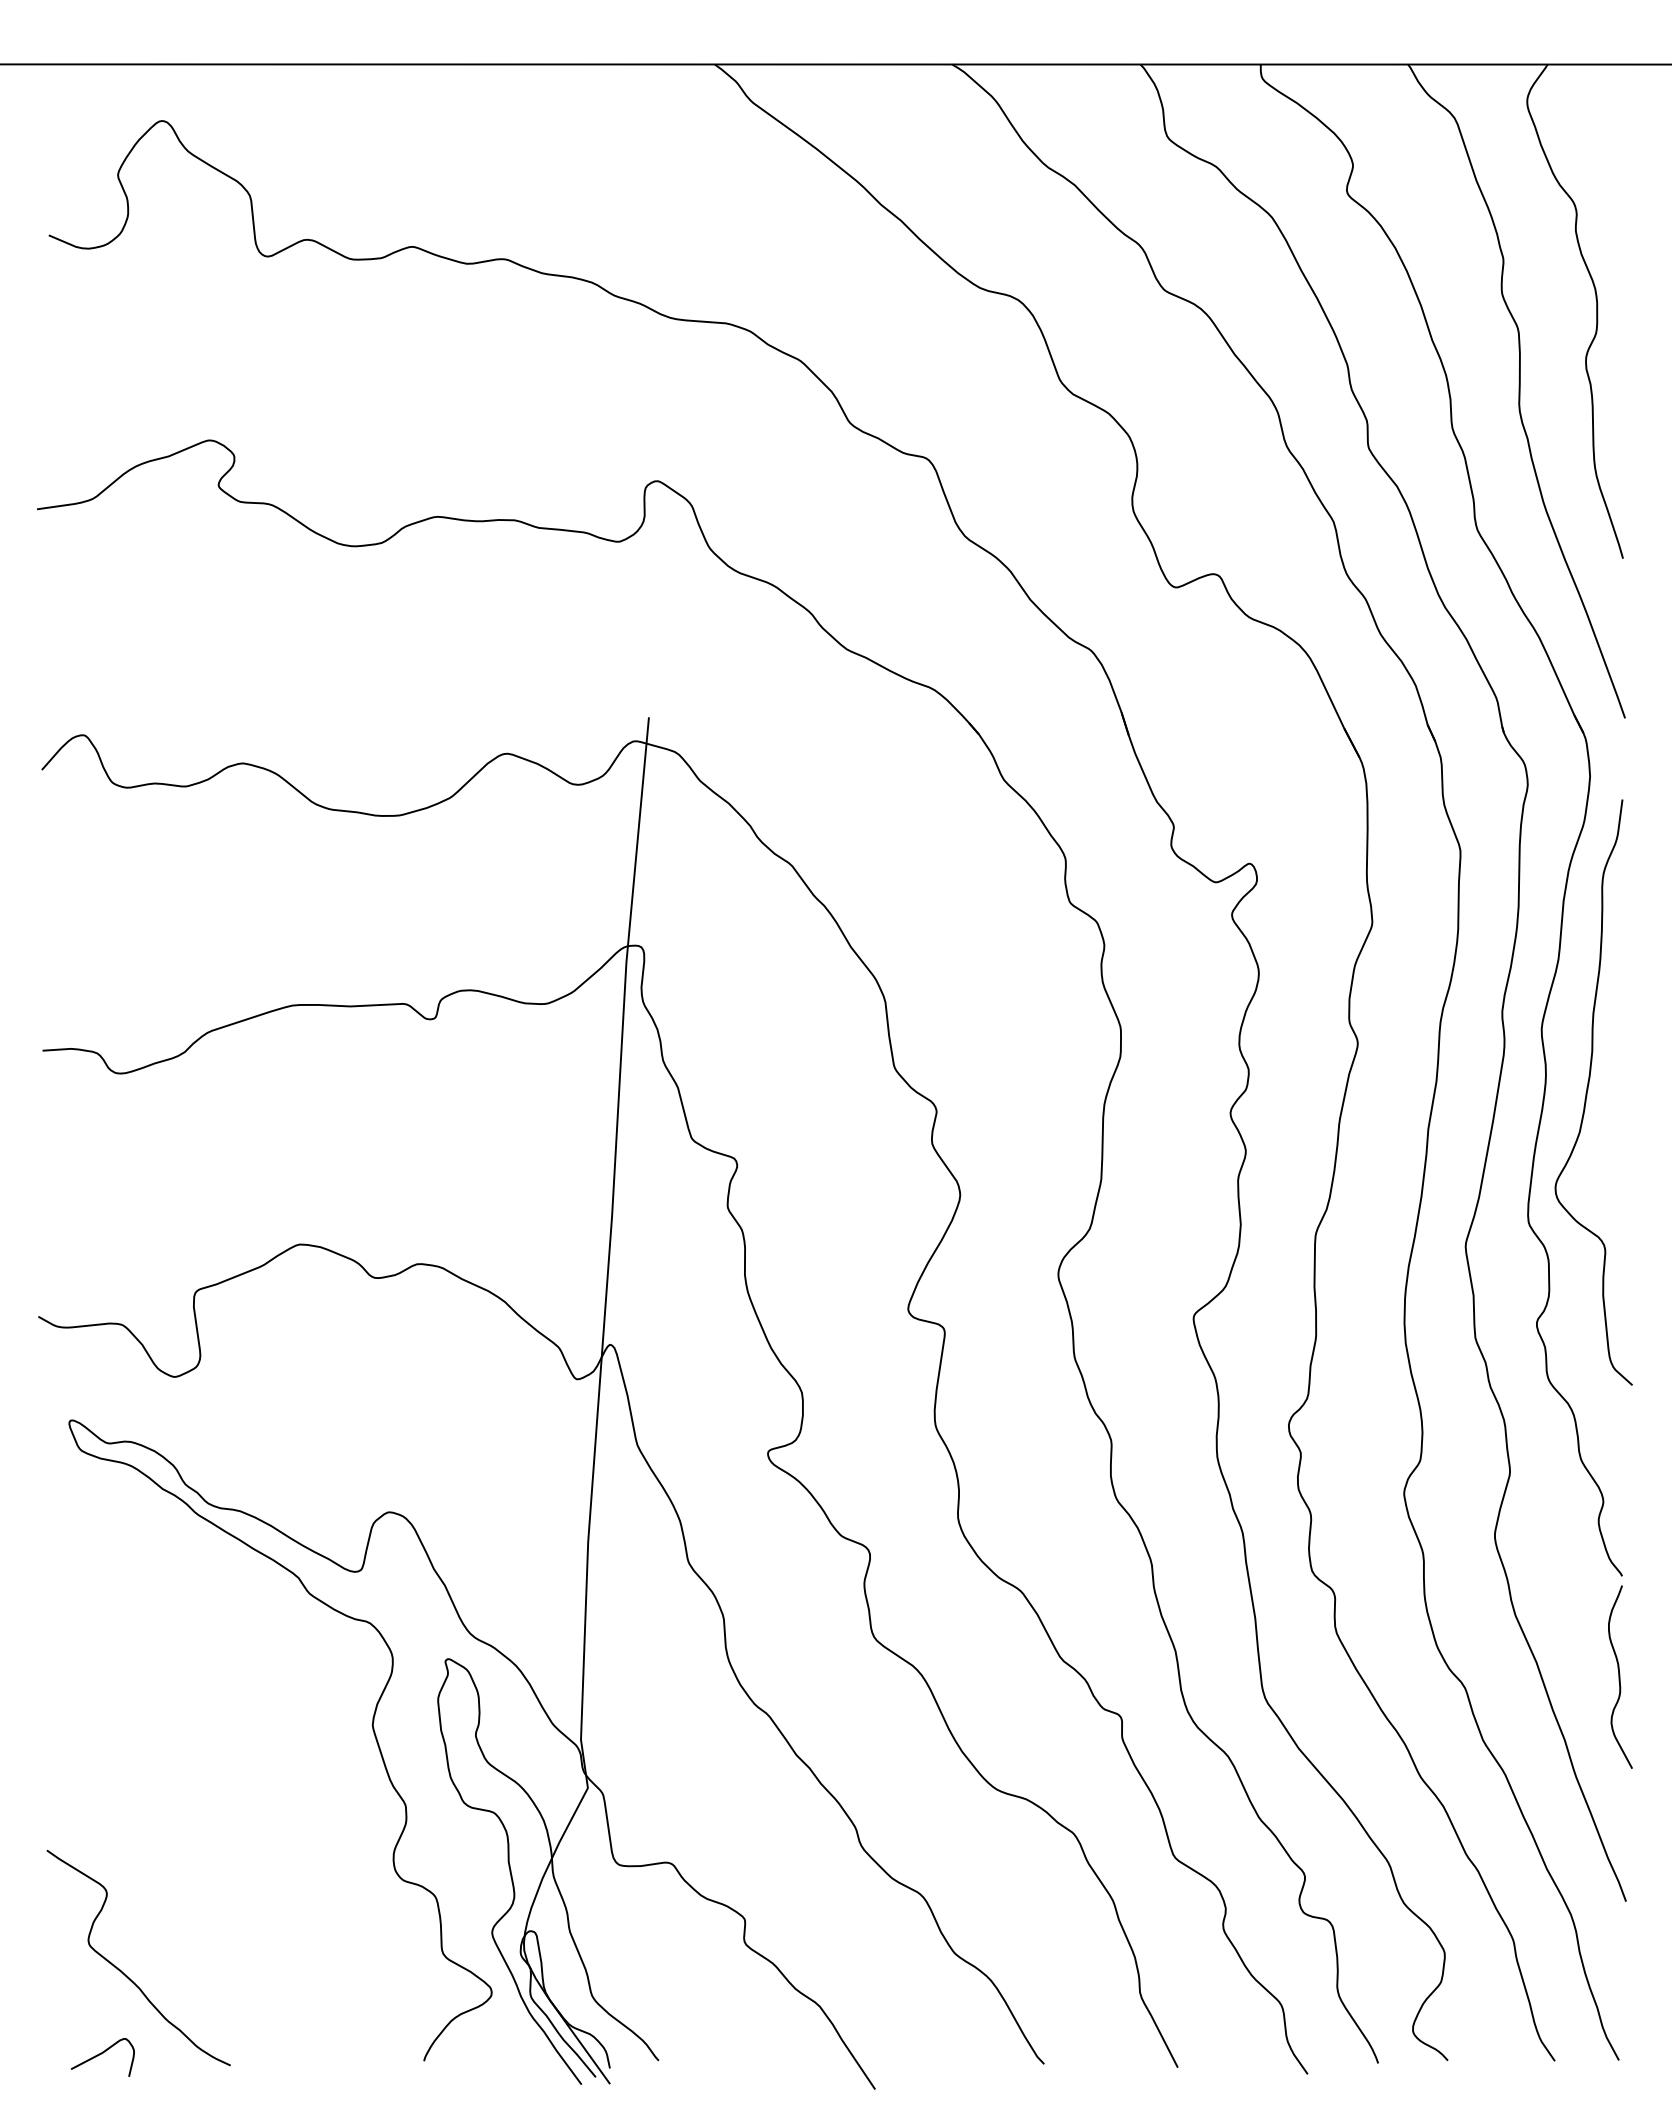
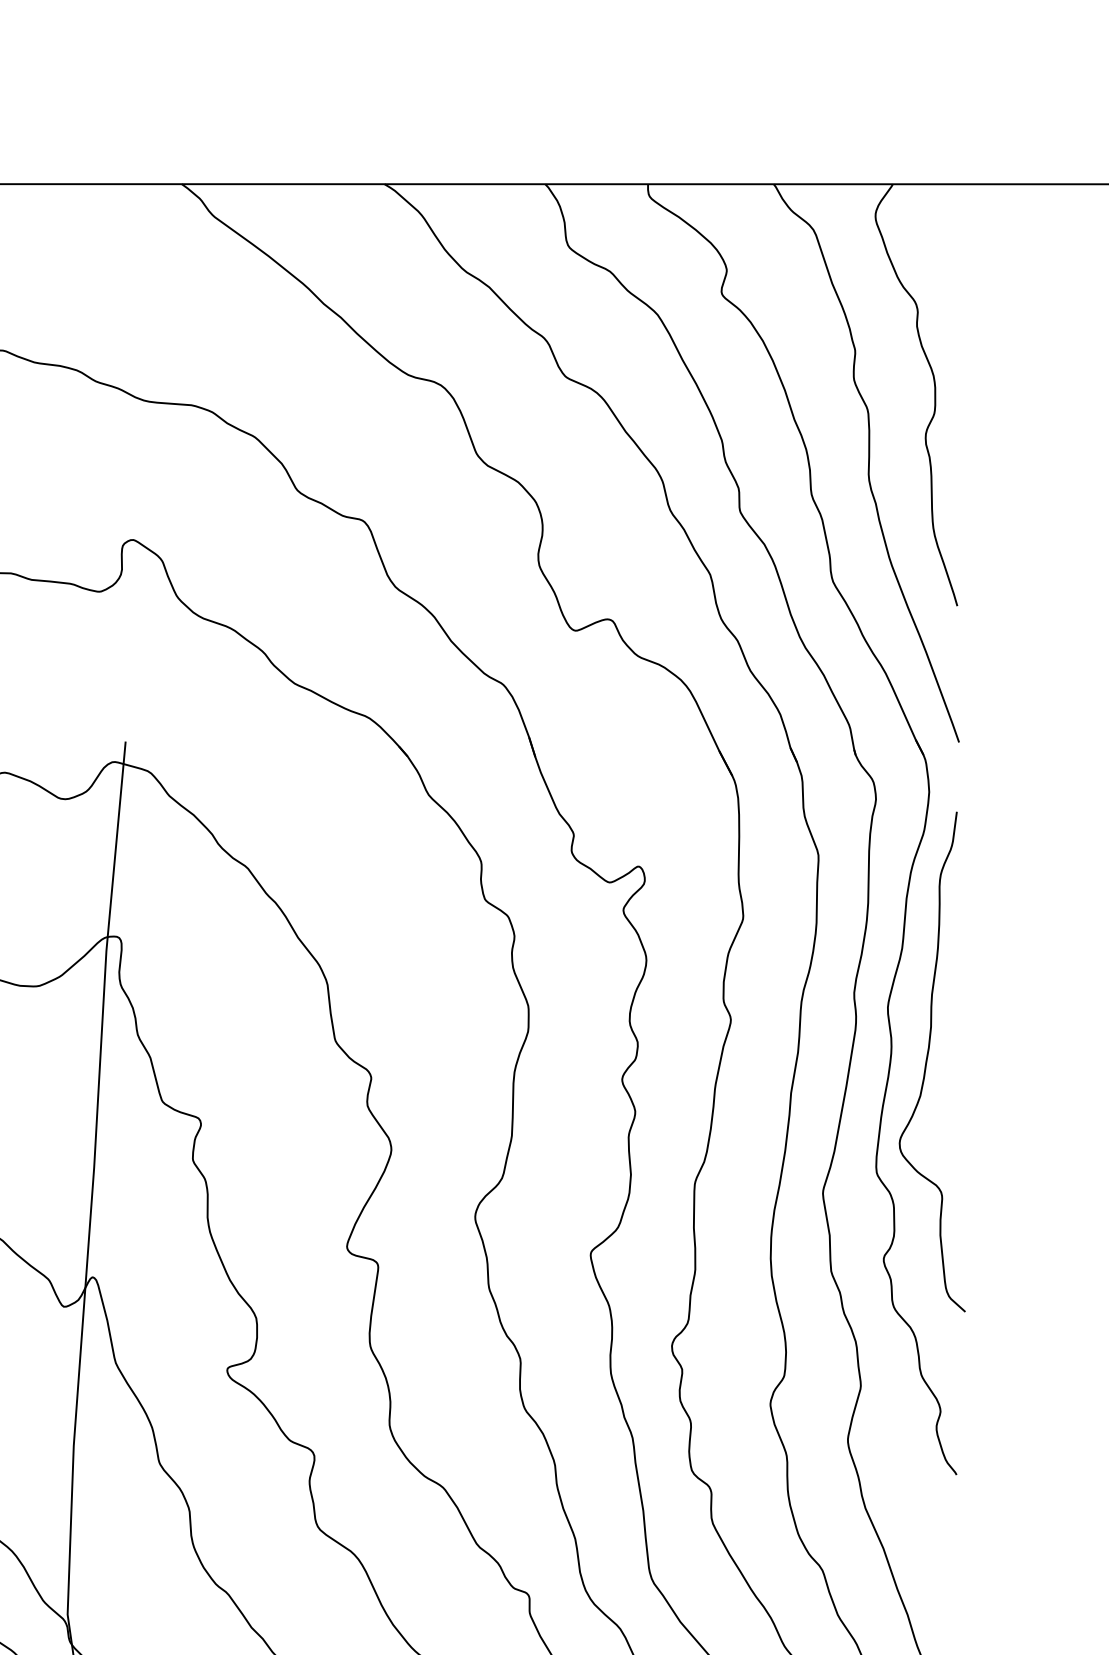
curve: (1620, 1676) -> (955, 1560), removed

